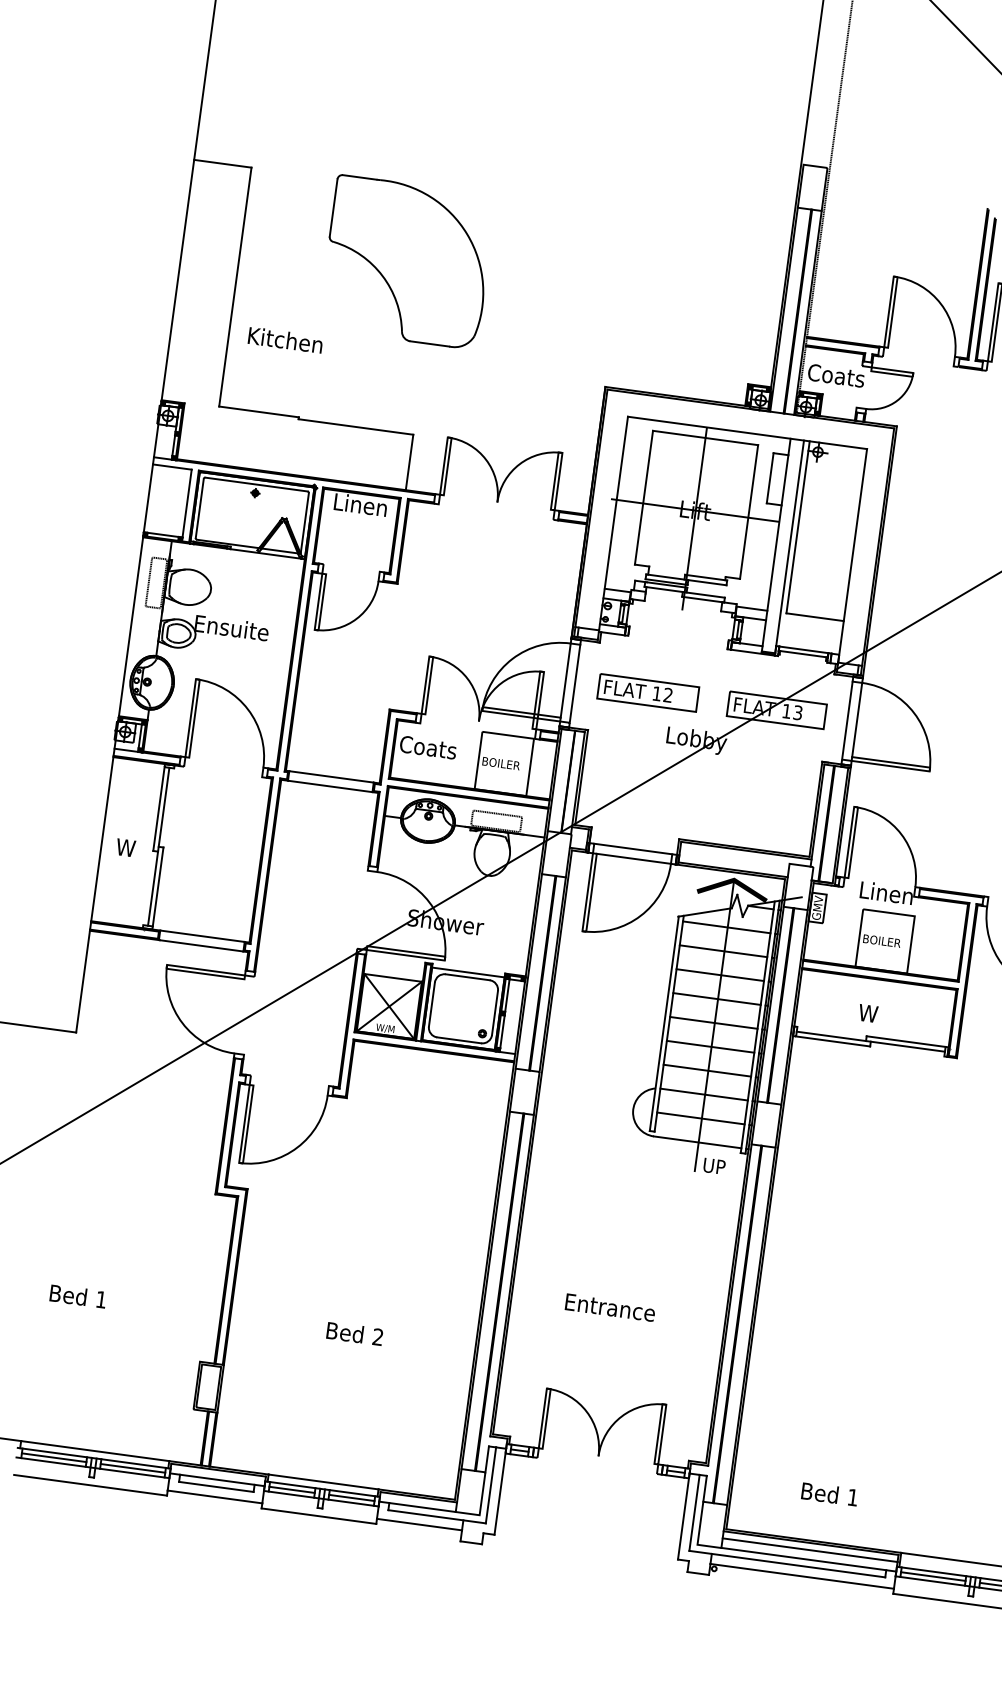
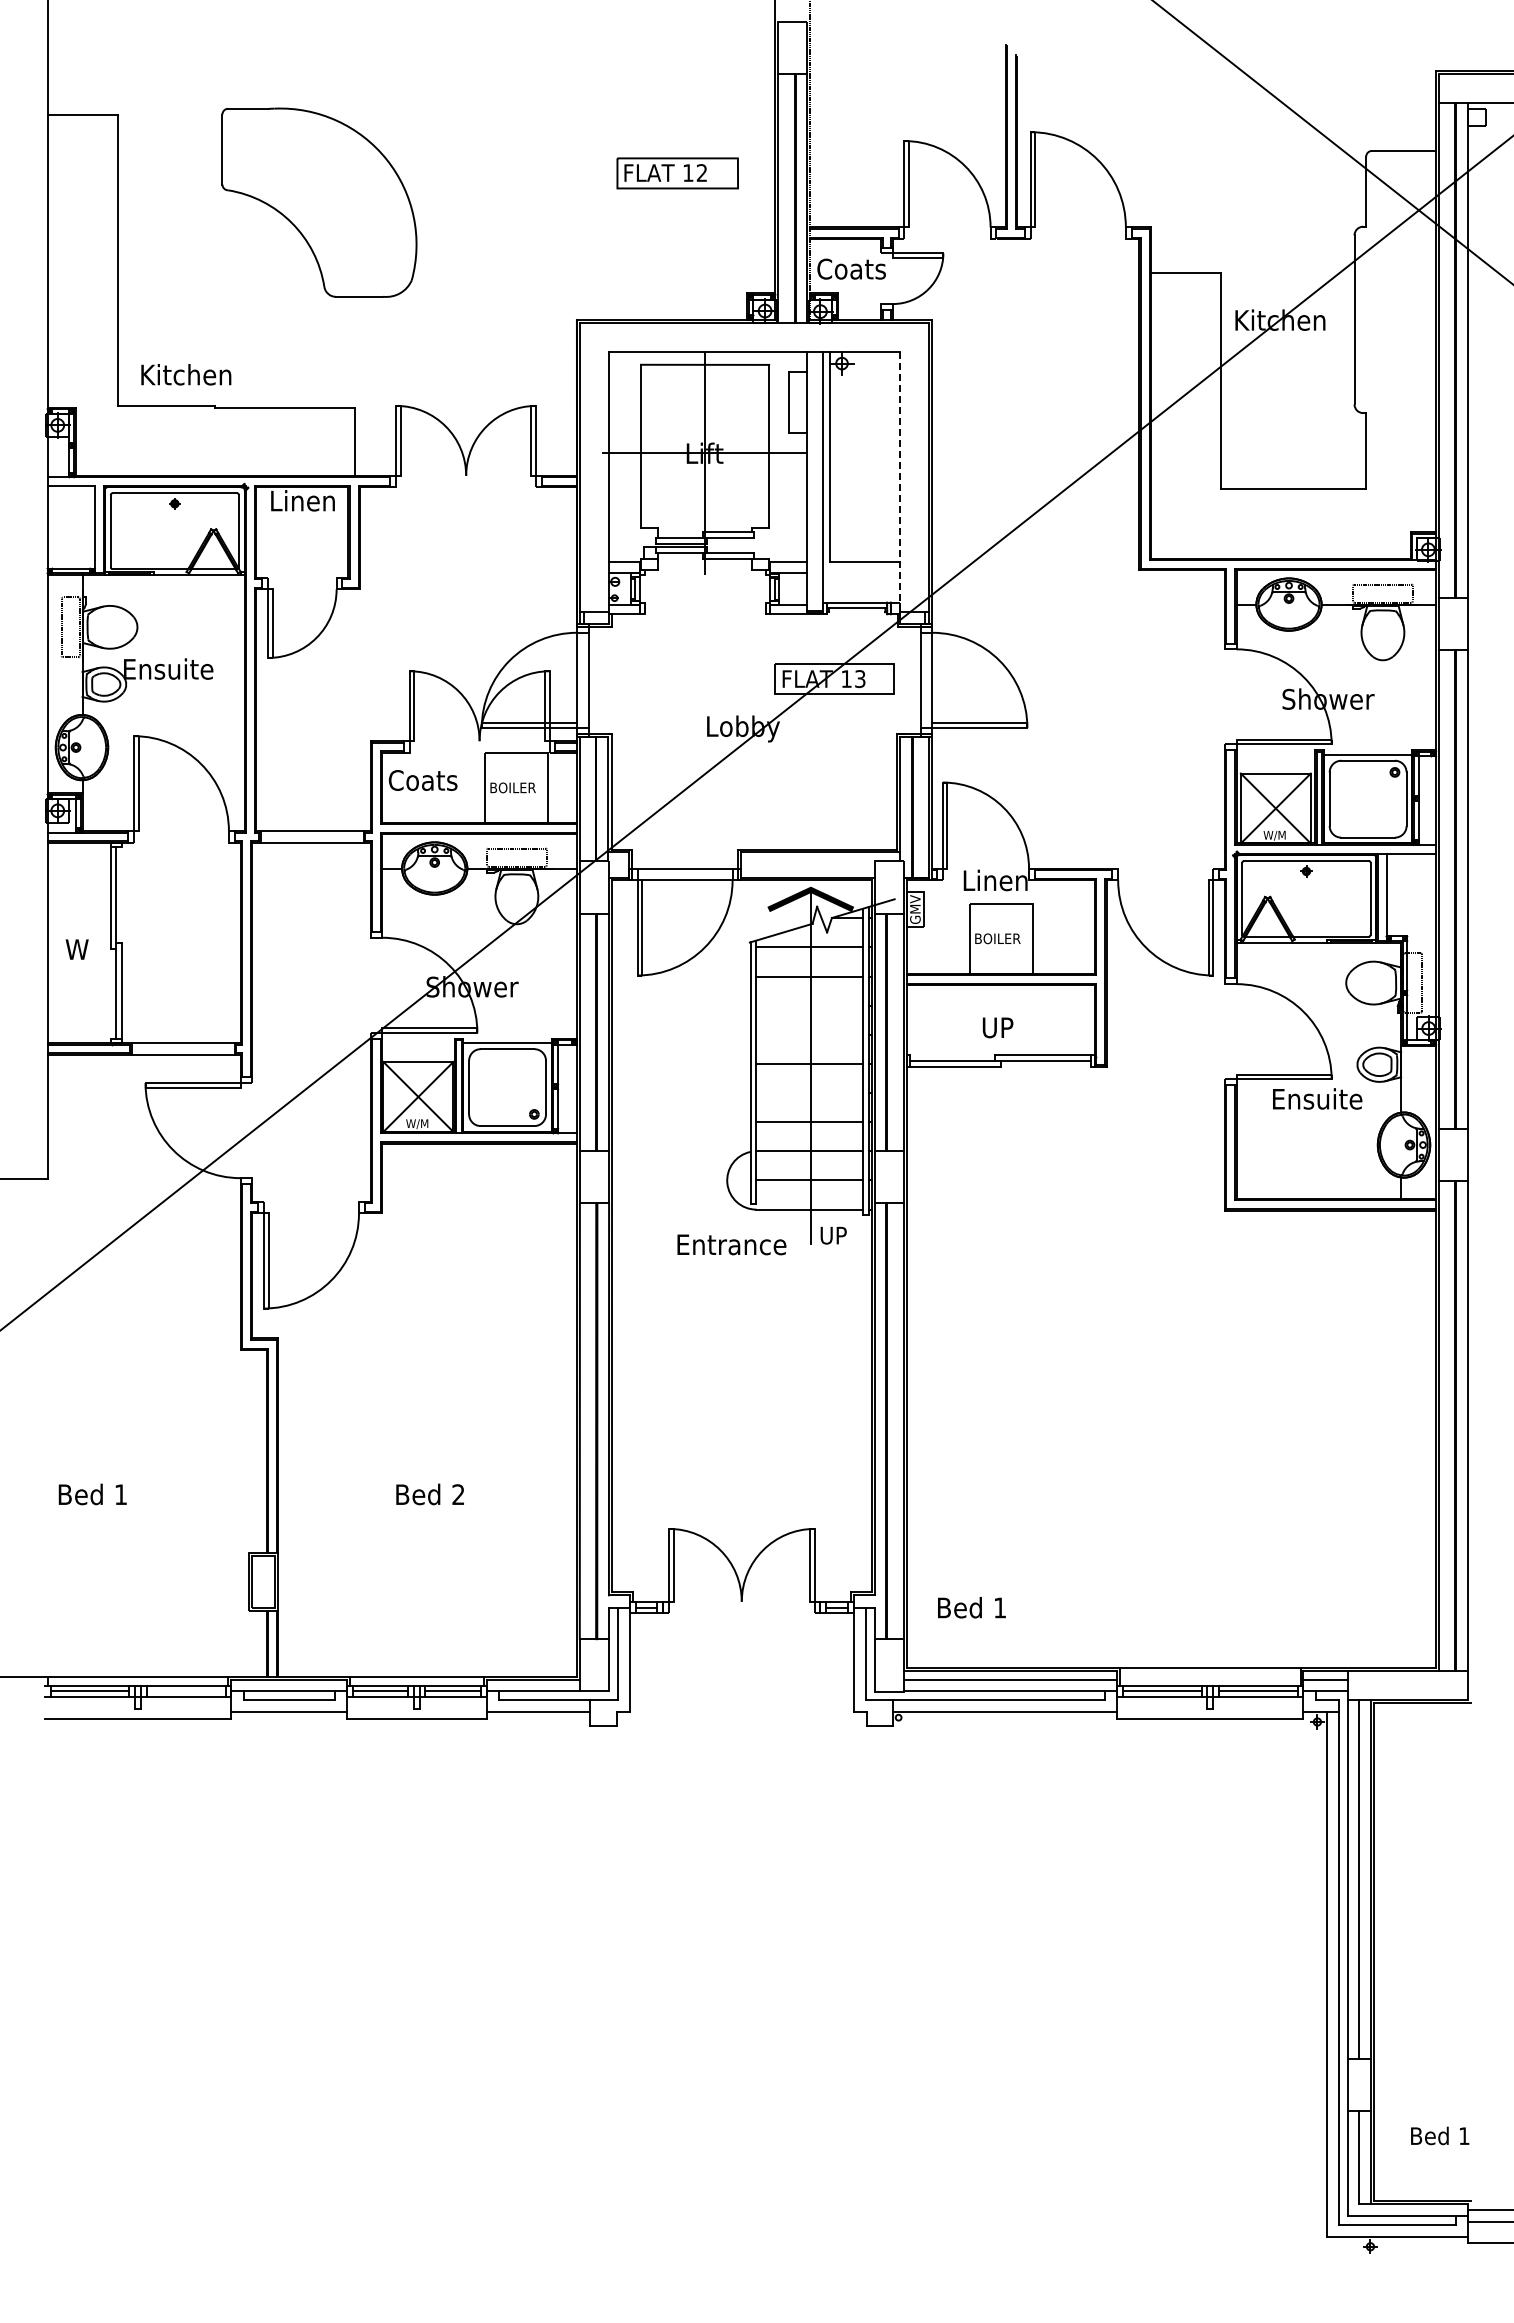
text: (285, 340) -> (186, 374), moved
line: (852, 555) -> (900, 481), solid -> dashed
part: (648, 692) -> (677, 173), moved
line: (720, 974) -> (809, 1005), removed
line: (716, 998) -> (809, 1034), removed
text: (871, 1013) -> (997, 1027), W -> UP
line: (710, 1047) -> (809, 1093), removed
text: (610, 1307) -> (731, 1244), moved
line: (132, 1468) -> (185, 1691), removed
text: (829, 1494) -> (971, 1607), moved

